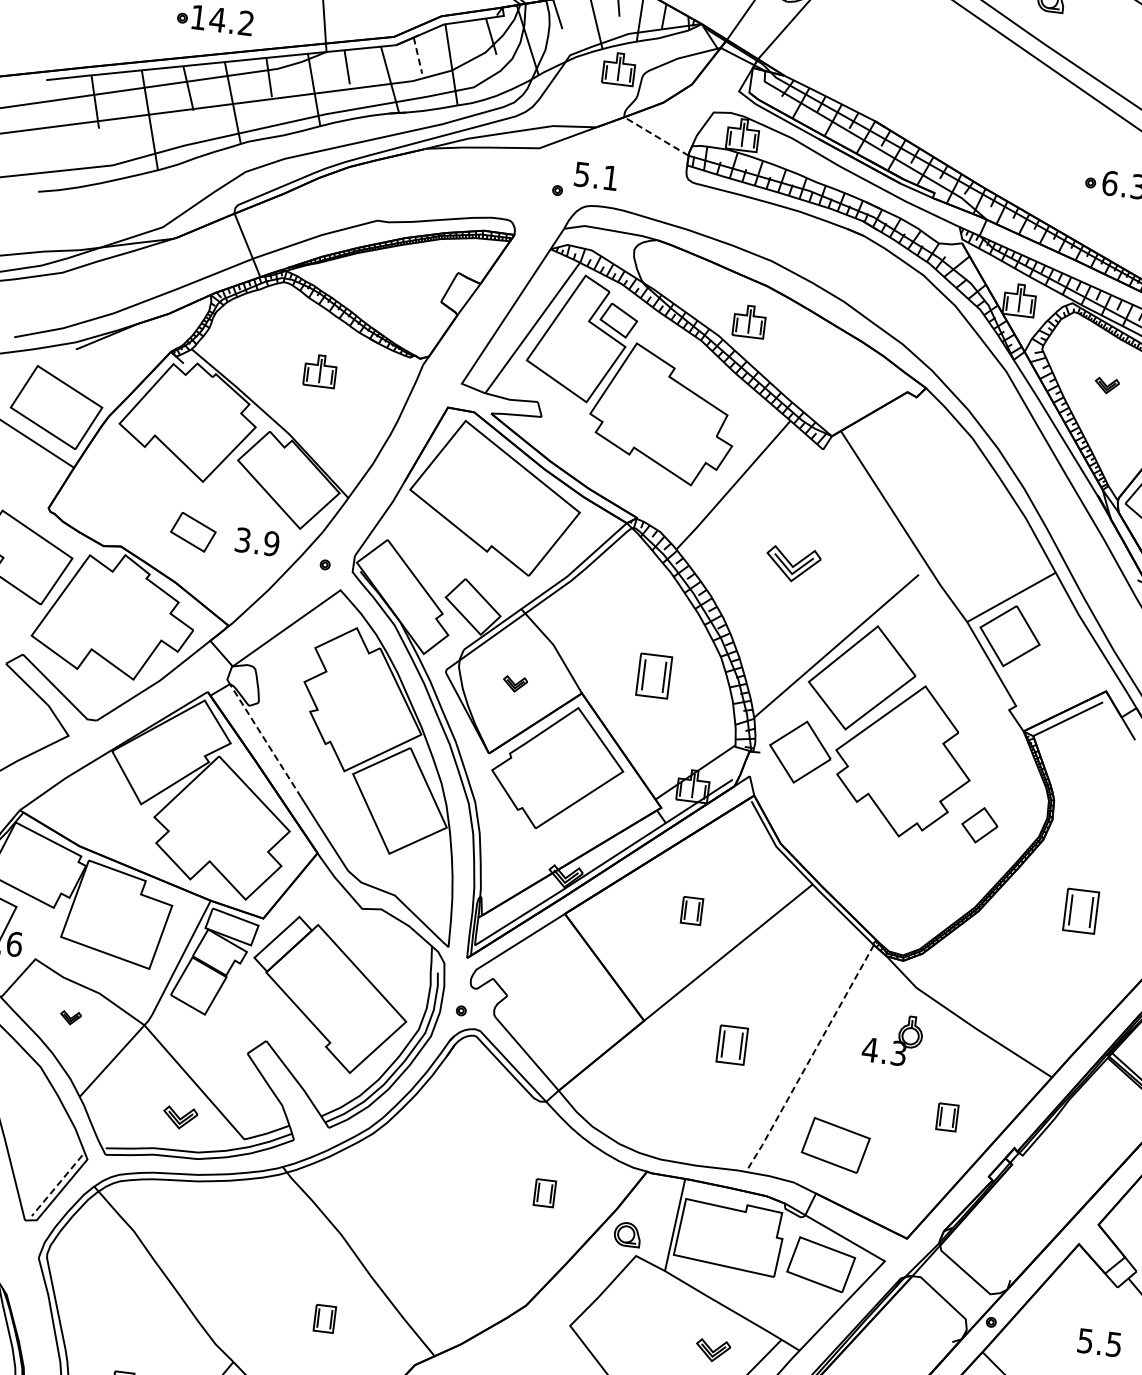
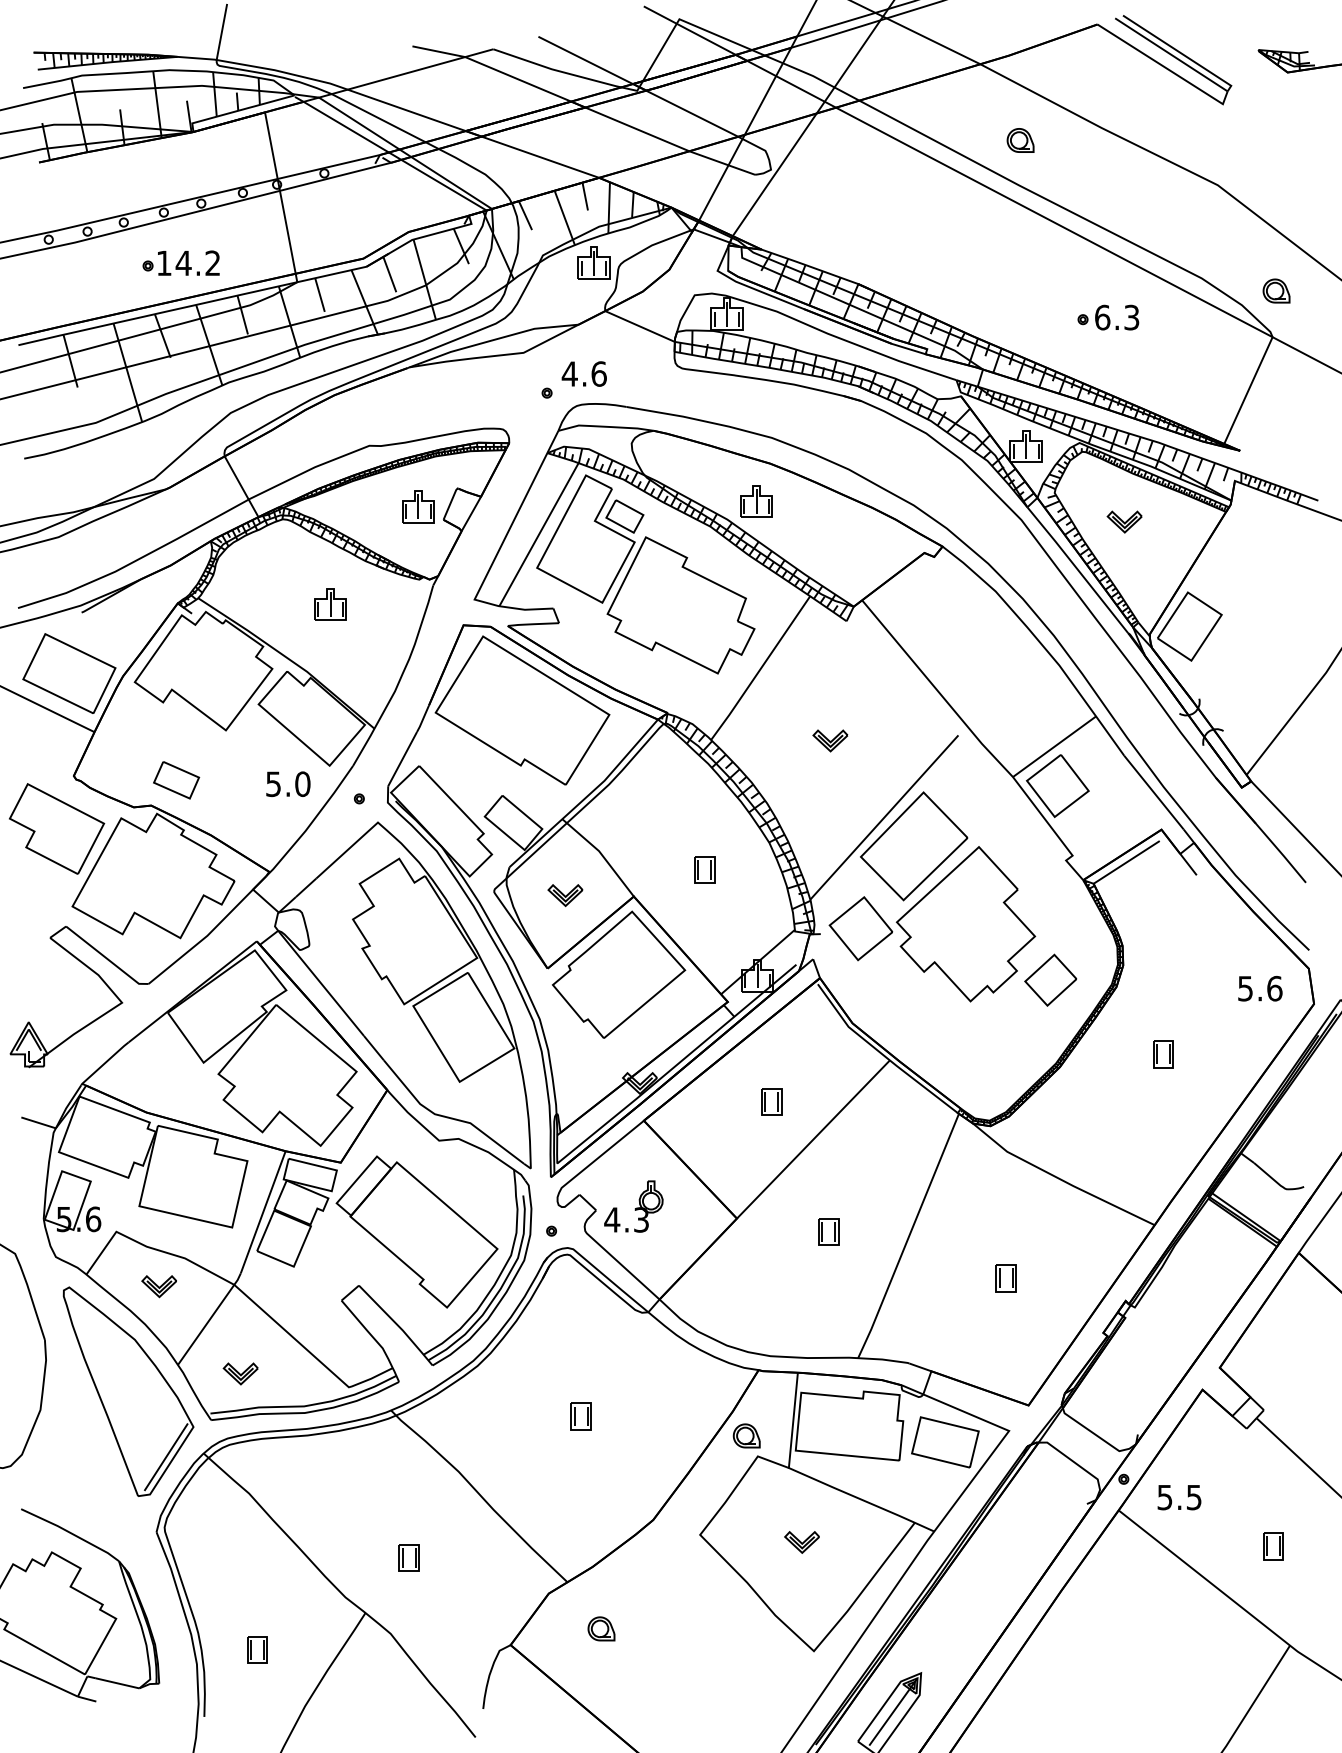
line: (417, 55) -> (389, 274), dashed -> solid
line: (655, 136) -> (639, 326), dashed -> solid
text: (595, 175) -> (583, 373), 5.1 -> 4.6
part: (418, 285) -> (418, 506), added
part: (1107, 385) -> (1124, 521), size x1.43
part: (193, 532) -> (176, 780), moved
text: (257, 542) -> (288, 784), 3.9 -> 5.0
part: (793, 564) -> (830, 740), size x0.62
part: (654, 675) -> (704, 869), size x0.62
part: (515, 684) -> (565, 895), size x1.43
line: (265, 740) -> (321, 983), dashed -> solid
part: (979, 824) -> (1050, 979), size x1.43
part: (1081, 911) -> (1163, 1054), size x0.62
part: (70, 1017) -> (158, 1286), size x1.67
part: (892, 1039) -> (633, 1206), moved
part: (732, 1044) -> (828, 1231), size x0.71
line: (809, 1058) -> (908, 1236), dashed -> solid
part: (180, 1117) -> (240, 1373), moved
part: (946, 1117) -> (1005, 1278), moved
part: (835, 1145) -> (945, 1320), removed
line: (56, 1185) -> (165, 1457), dashed -> solid
part: (544, 1193) -> (580, 1416), moved
part: (324, 1318) -> (408, 1557), moved
text: (1099, 1342) -> (1179, 1497), moved
part: (712, 1350) -> (801, 1542), moved

